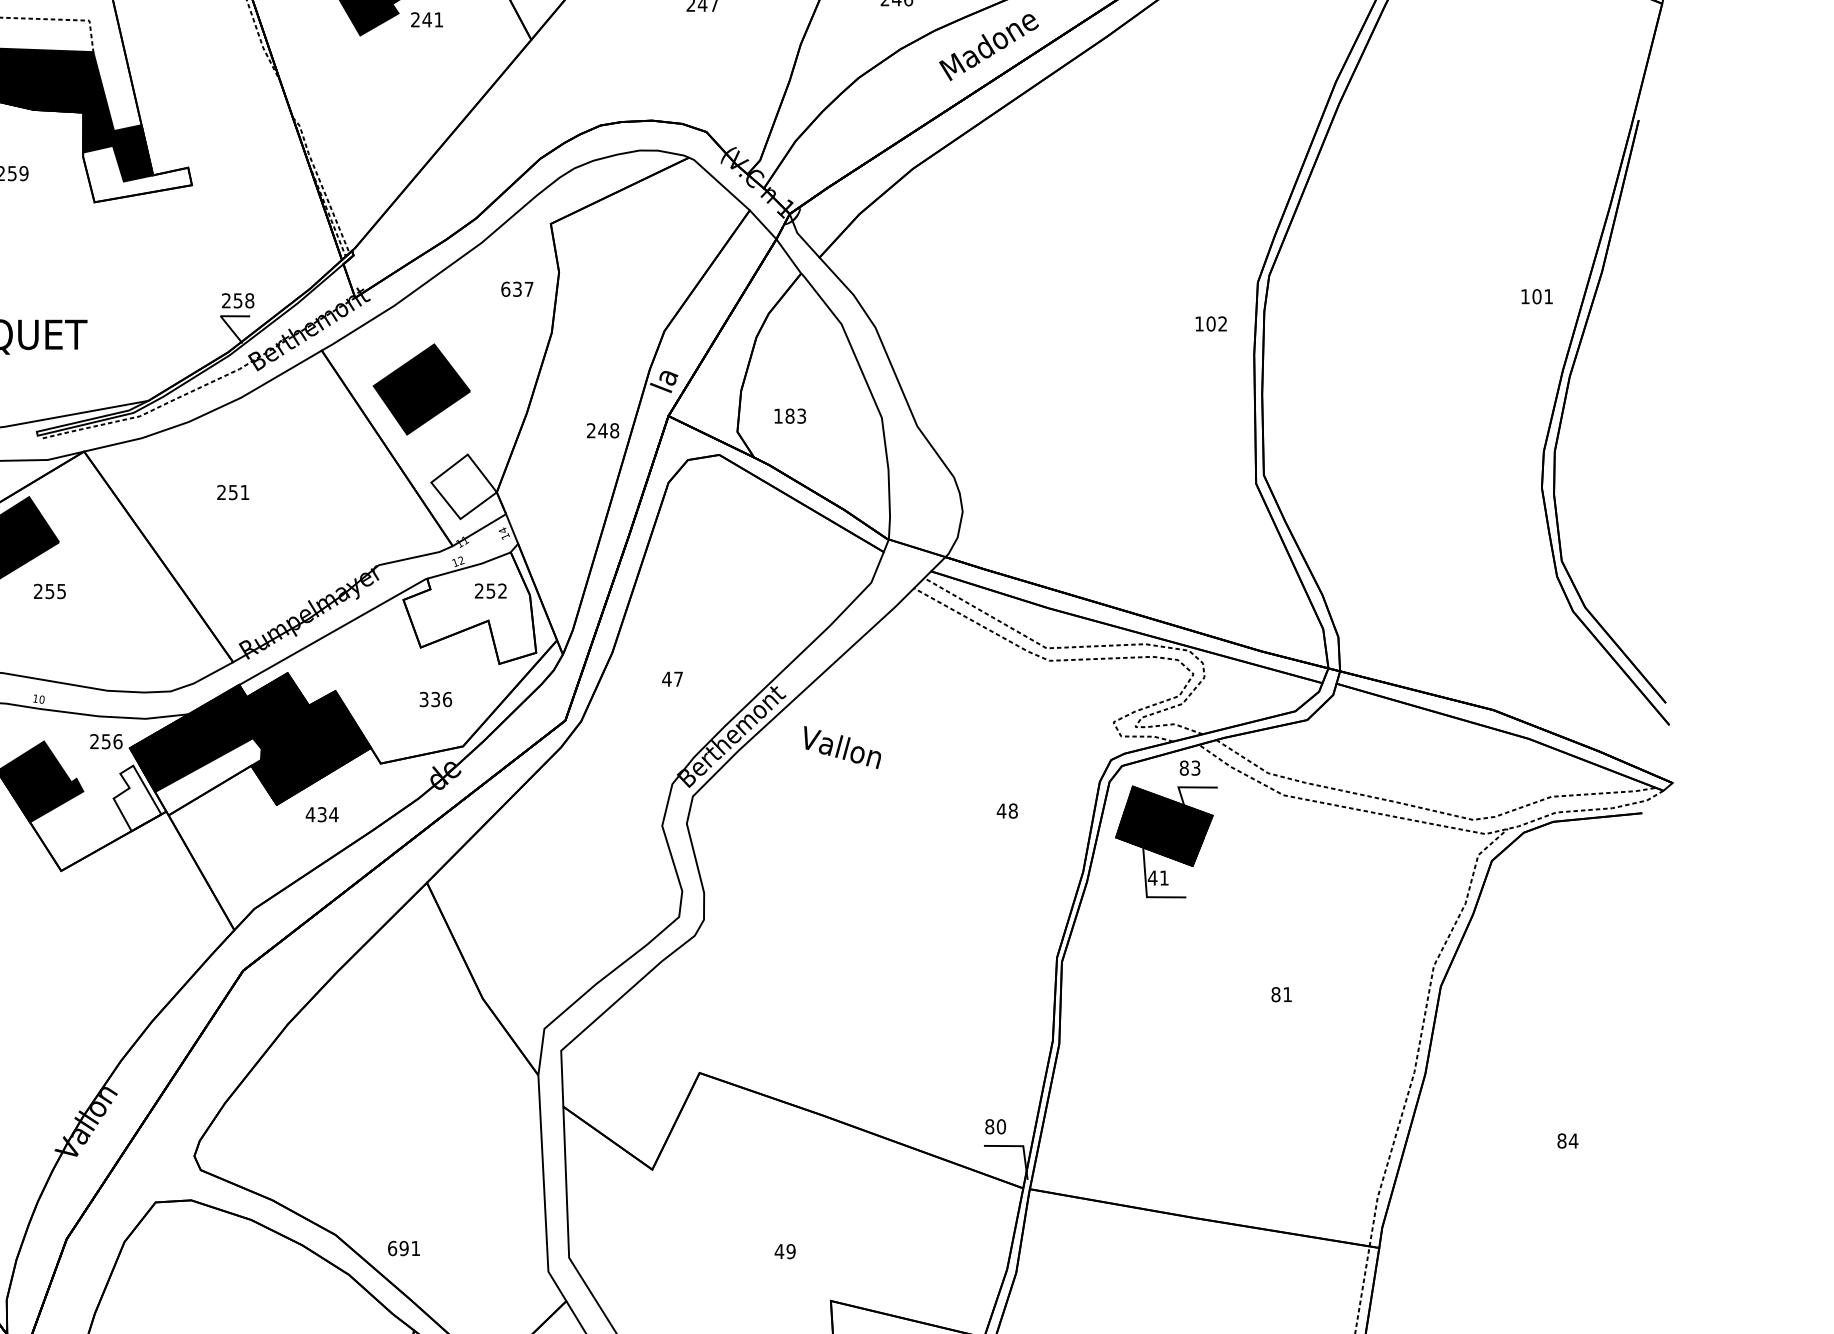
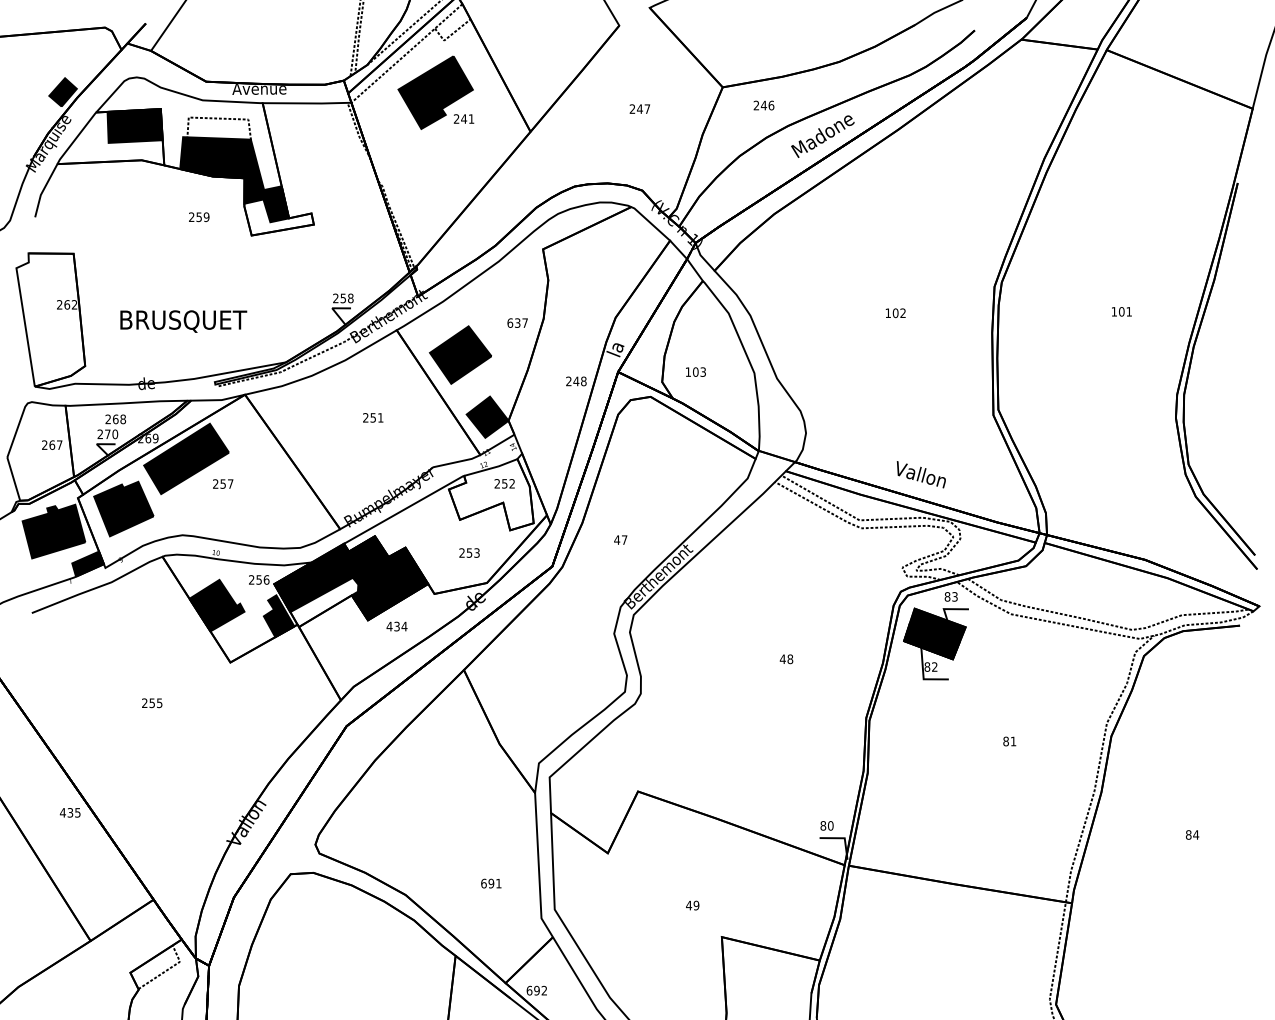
text: (517, 288) -> (517, 322), moved
text: (1536, 296) -> (1121, 311), moved
text: (1210, 324) -> (895, 313), moved
text: (789, 415) -> (695, 371), 183 -> 103
fill: (463, 485) -> (487, 416), added
text: (233, 491) -> (373, 417), moved
text: (61, 590) -> (230, 483), 255 -> 257
text: (435, 698) -> (469, 552), 336 -> 253
text: (841, 747) -> (920, 474), moved
fill: (136, 798) -> (278, 616), added
text: (1007, 811) -> (786, 659), moved
text: (1157, 877) -> (930, 666), 41 -> 82
text: (404, 1248) -> (491, 883), moved

